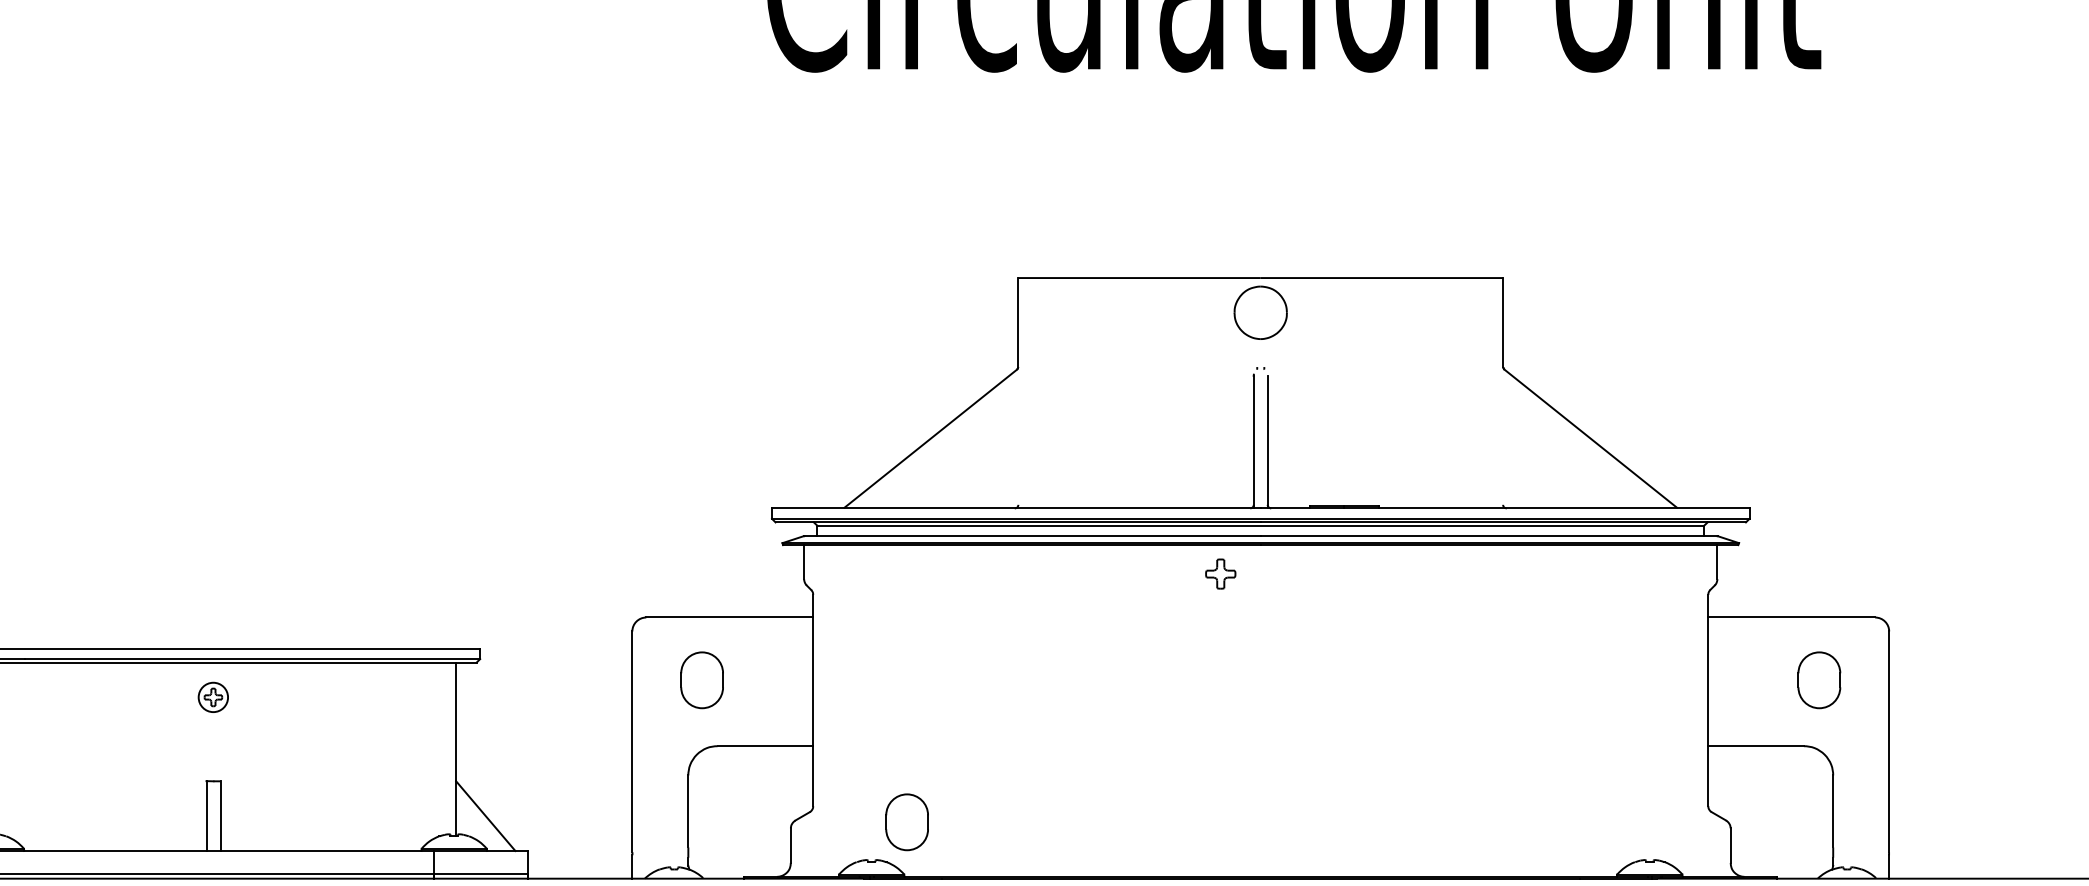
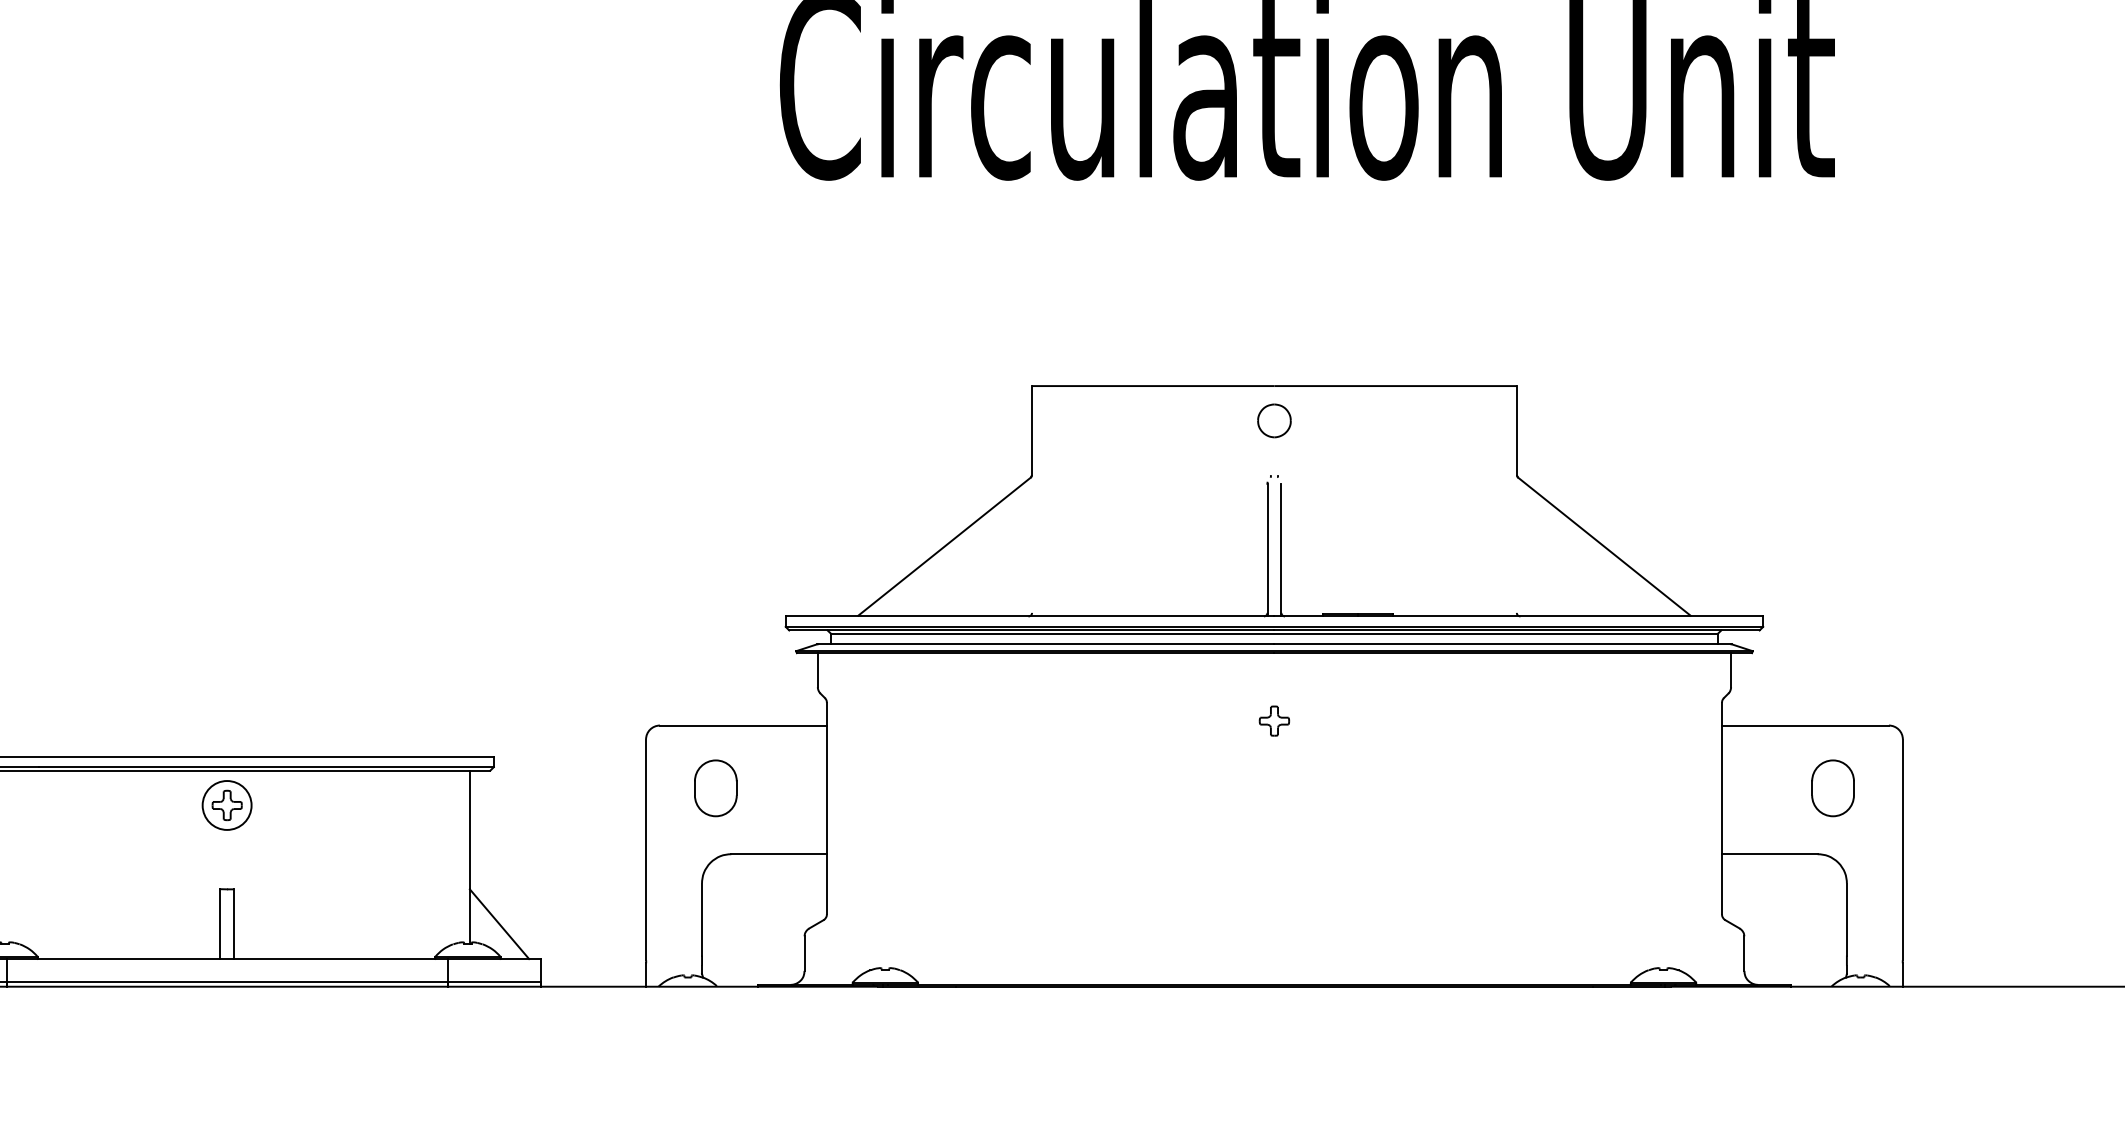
part: (1260, 312) -> (1274, 420), size x0.62
part: (1220, 573) -> (1274, 720), moved
part: (212, 697) -> (226, 805), size x1.67
part: (906, 822) -> (920, 930), removed

